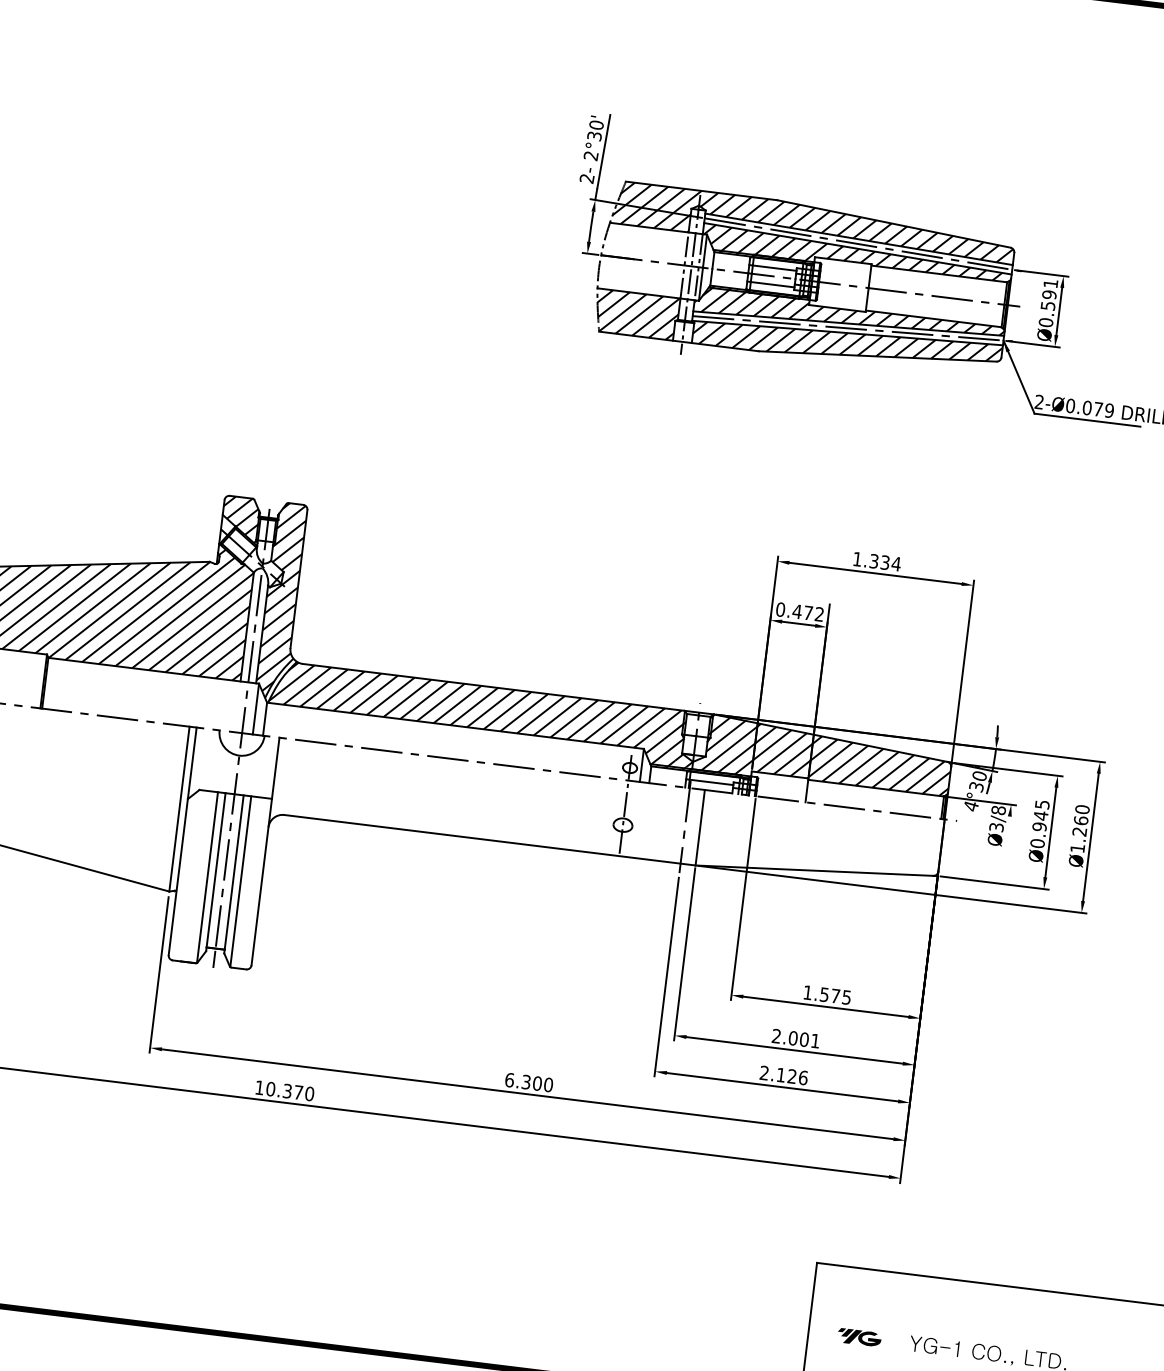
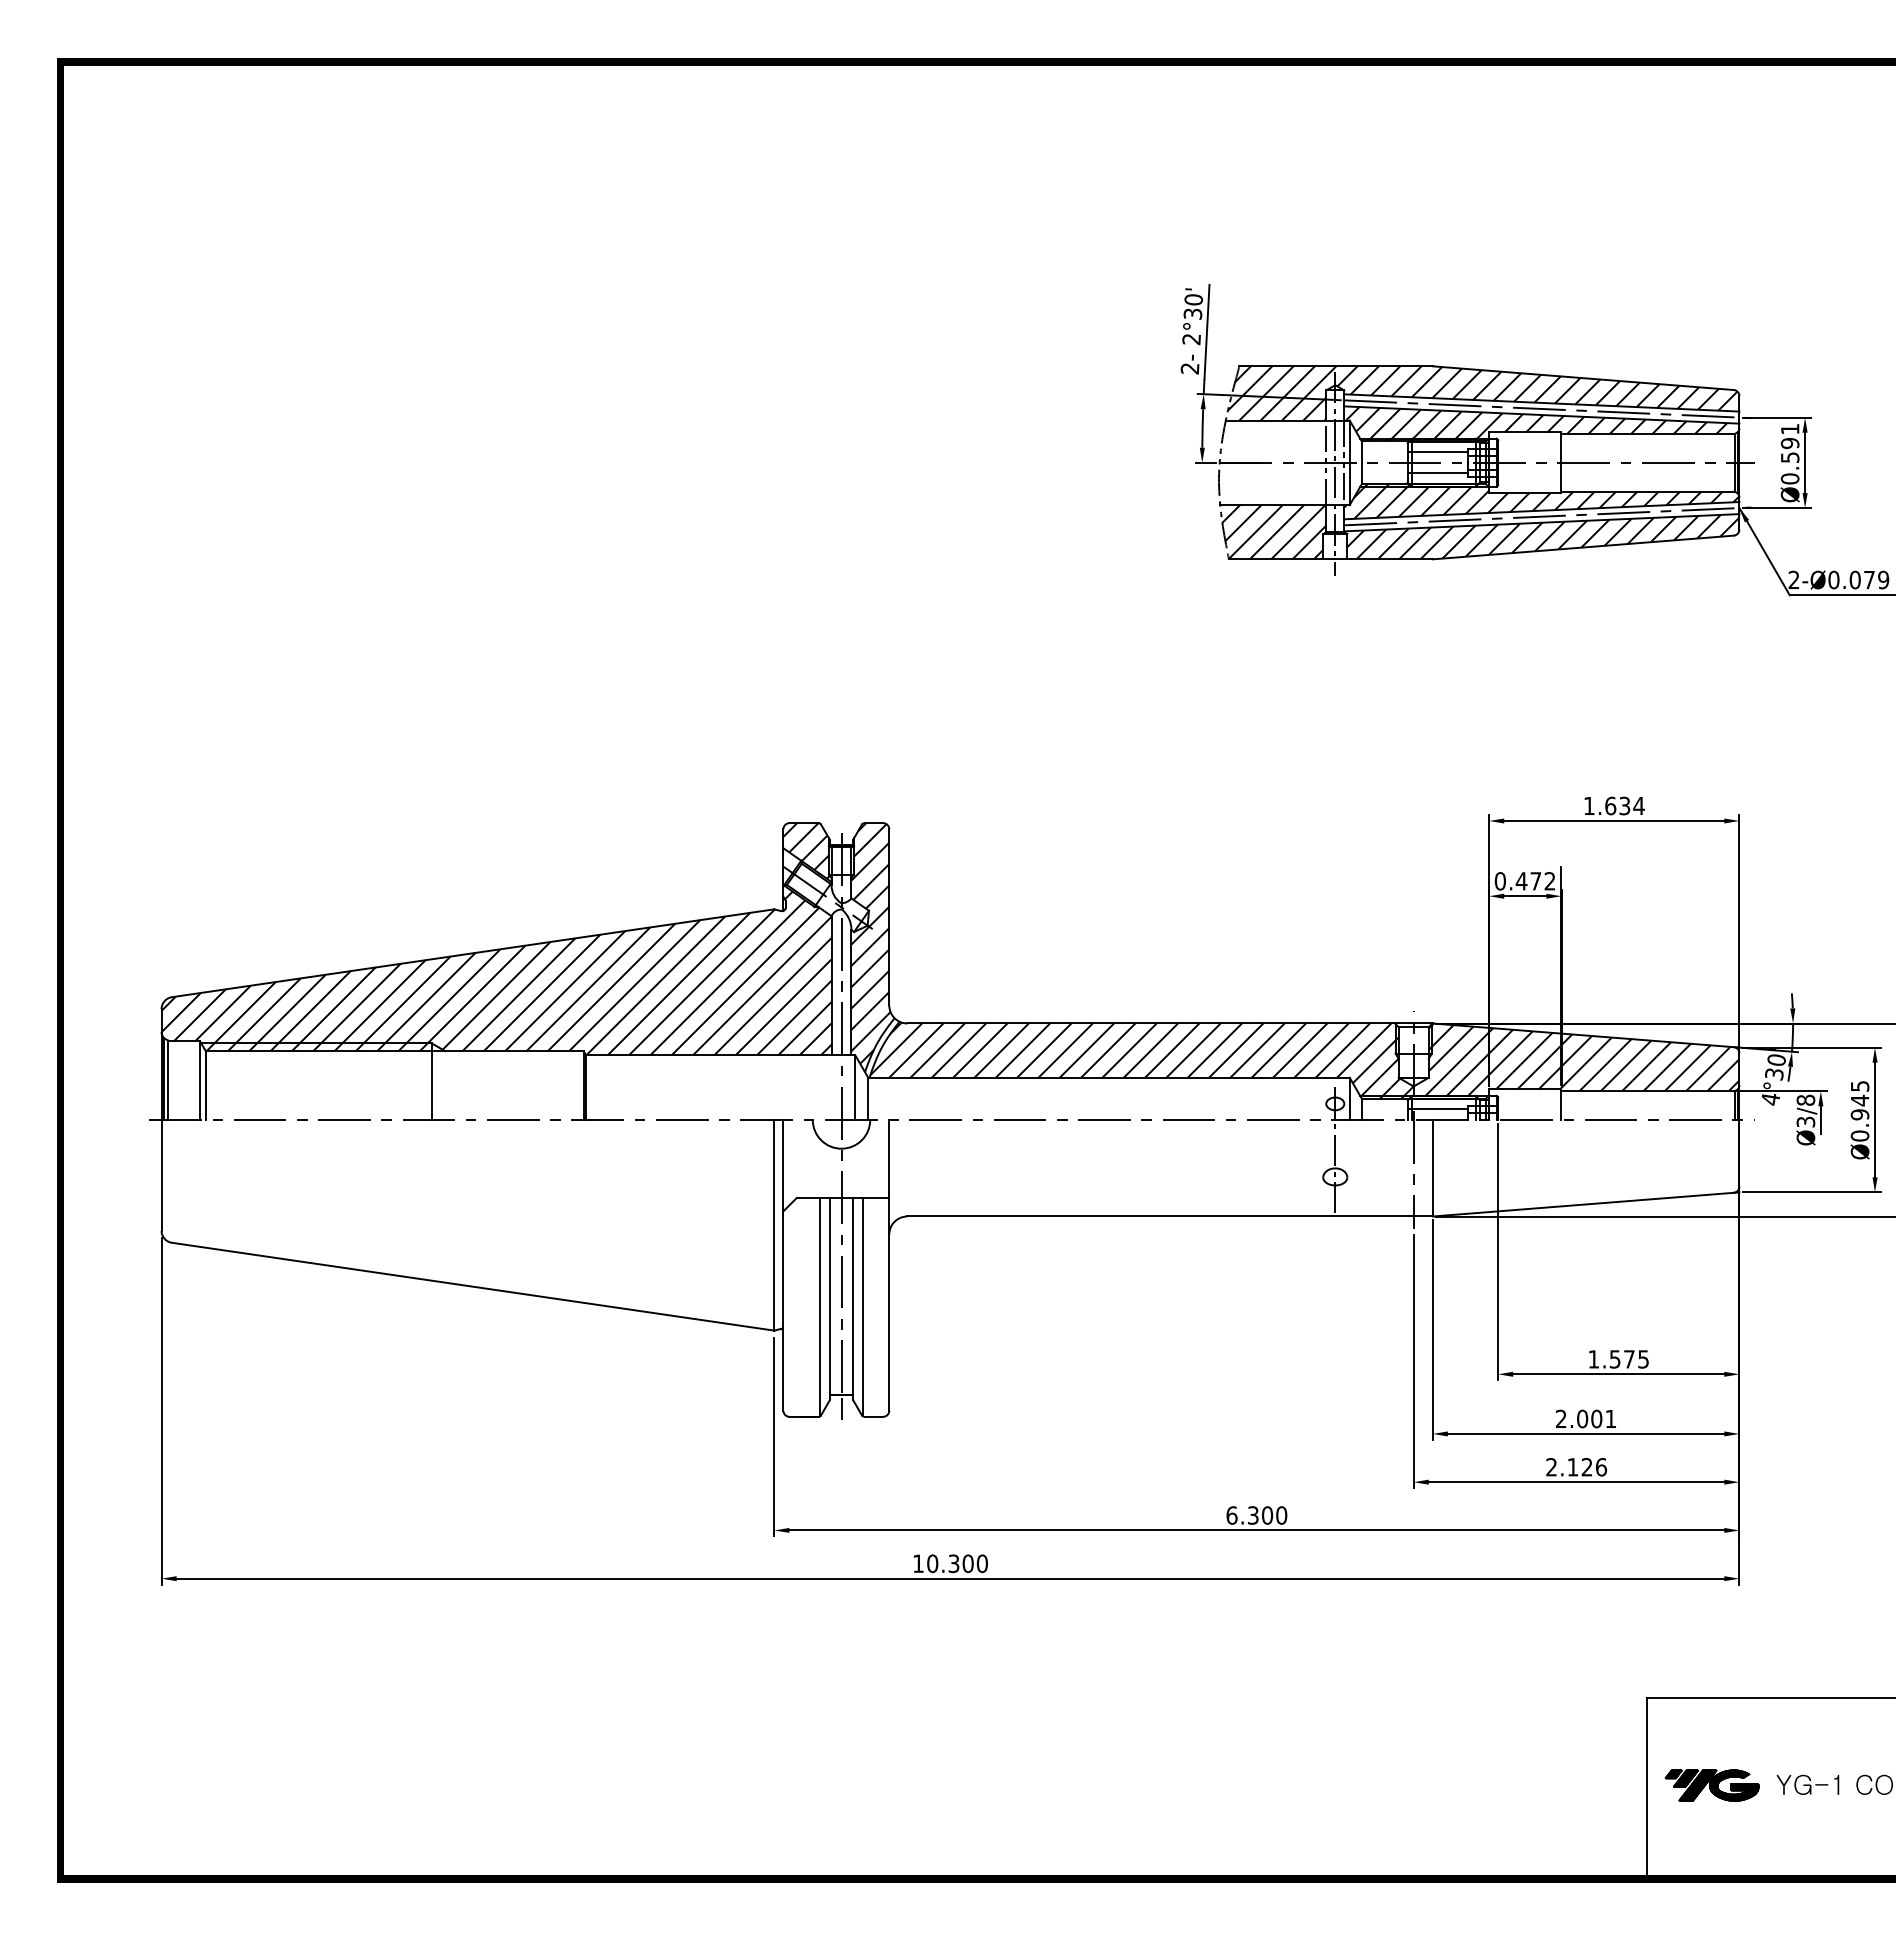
text: (874, 560) -> (1610, 805), 1.334 -> 1.634
line: (1008, 826) -> (1820, 1119), added
text: (298, 1092) -> (967, 1563), 10.370 -> 10.300
part: (858, 1337) -> (1711, 1785), size x1.67

